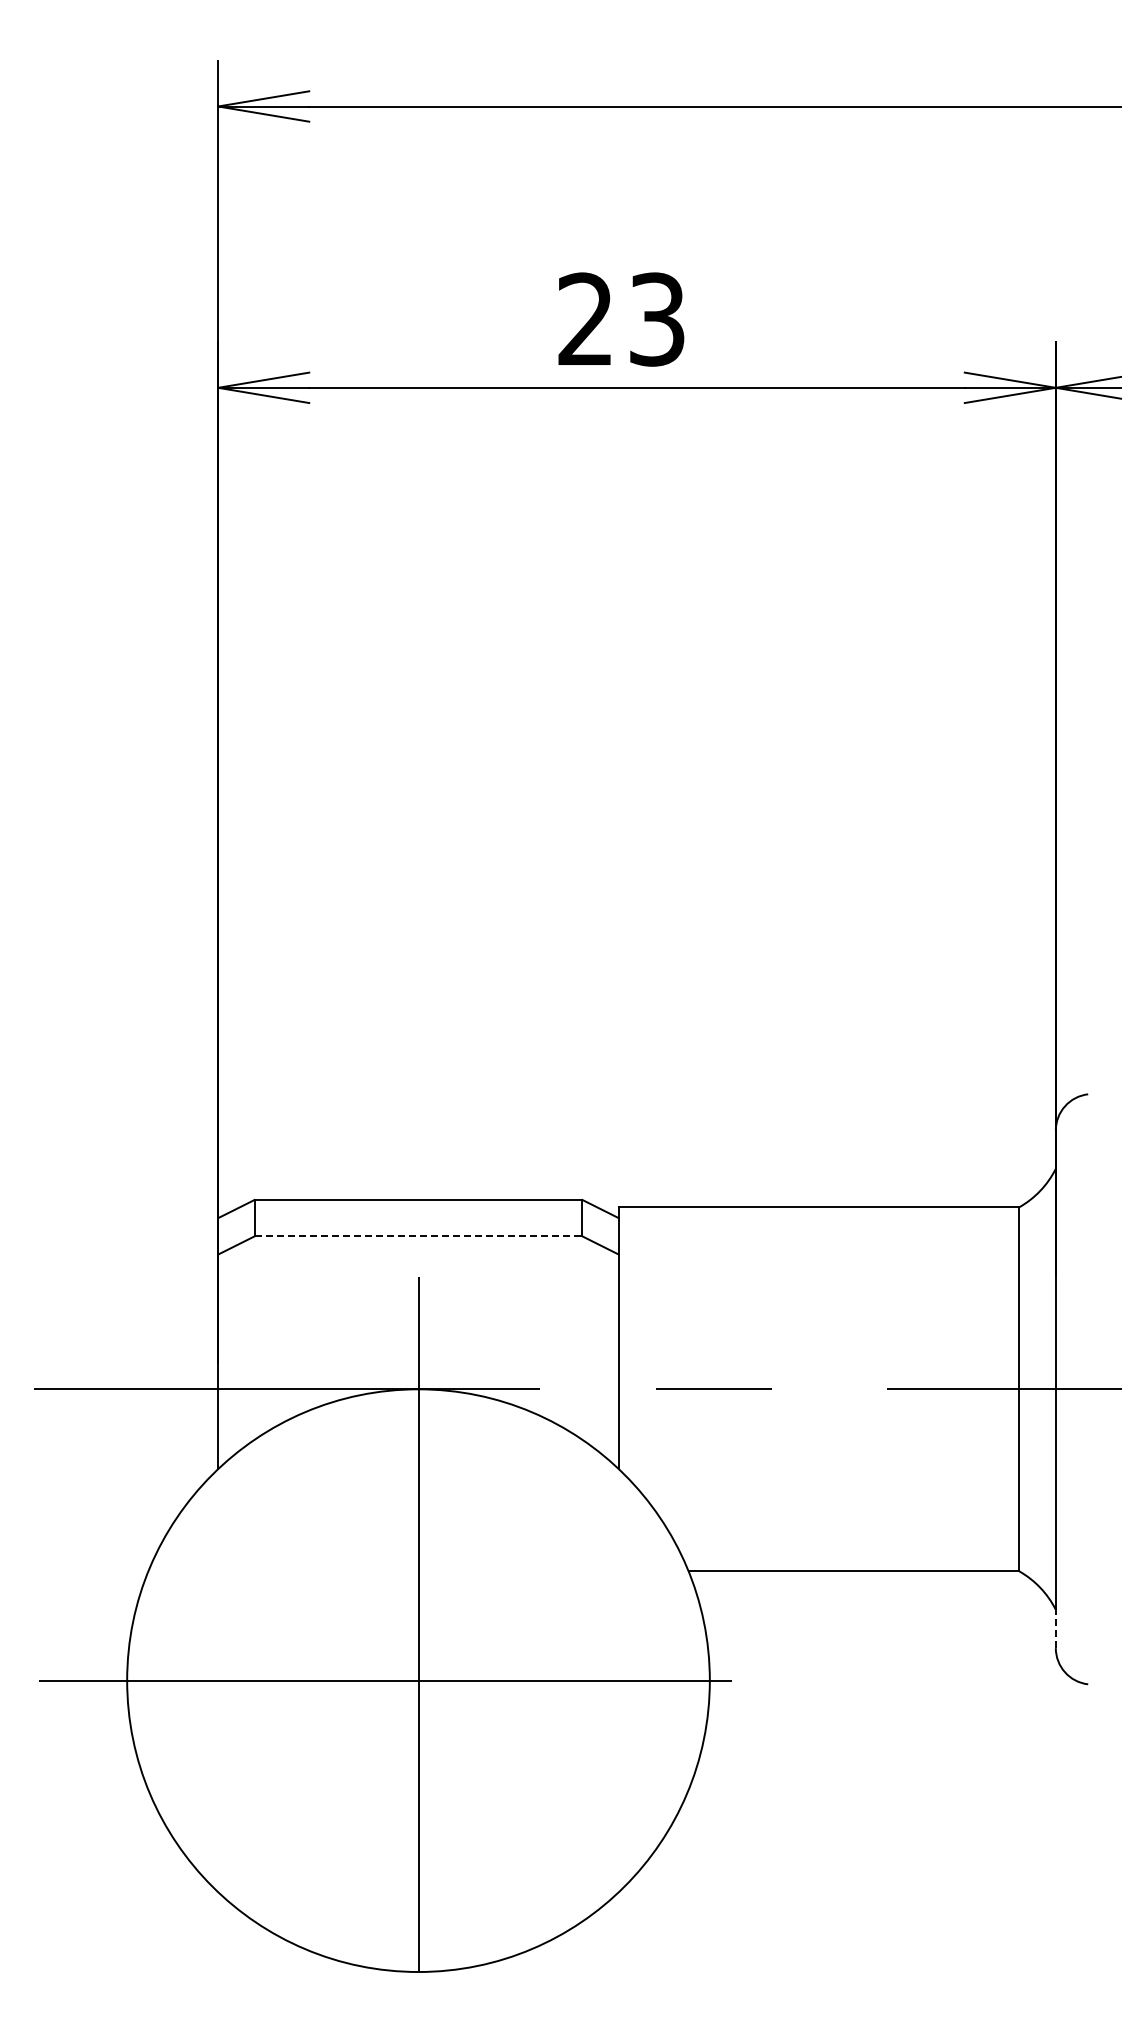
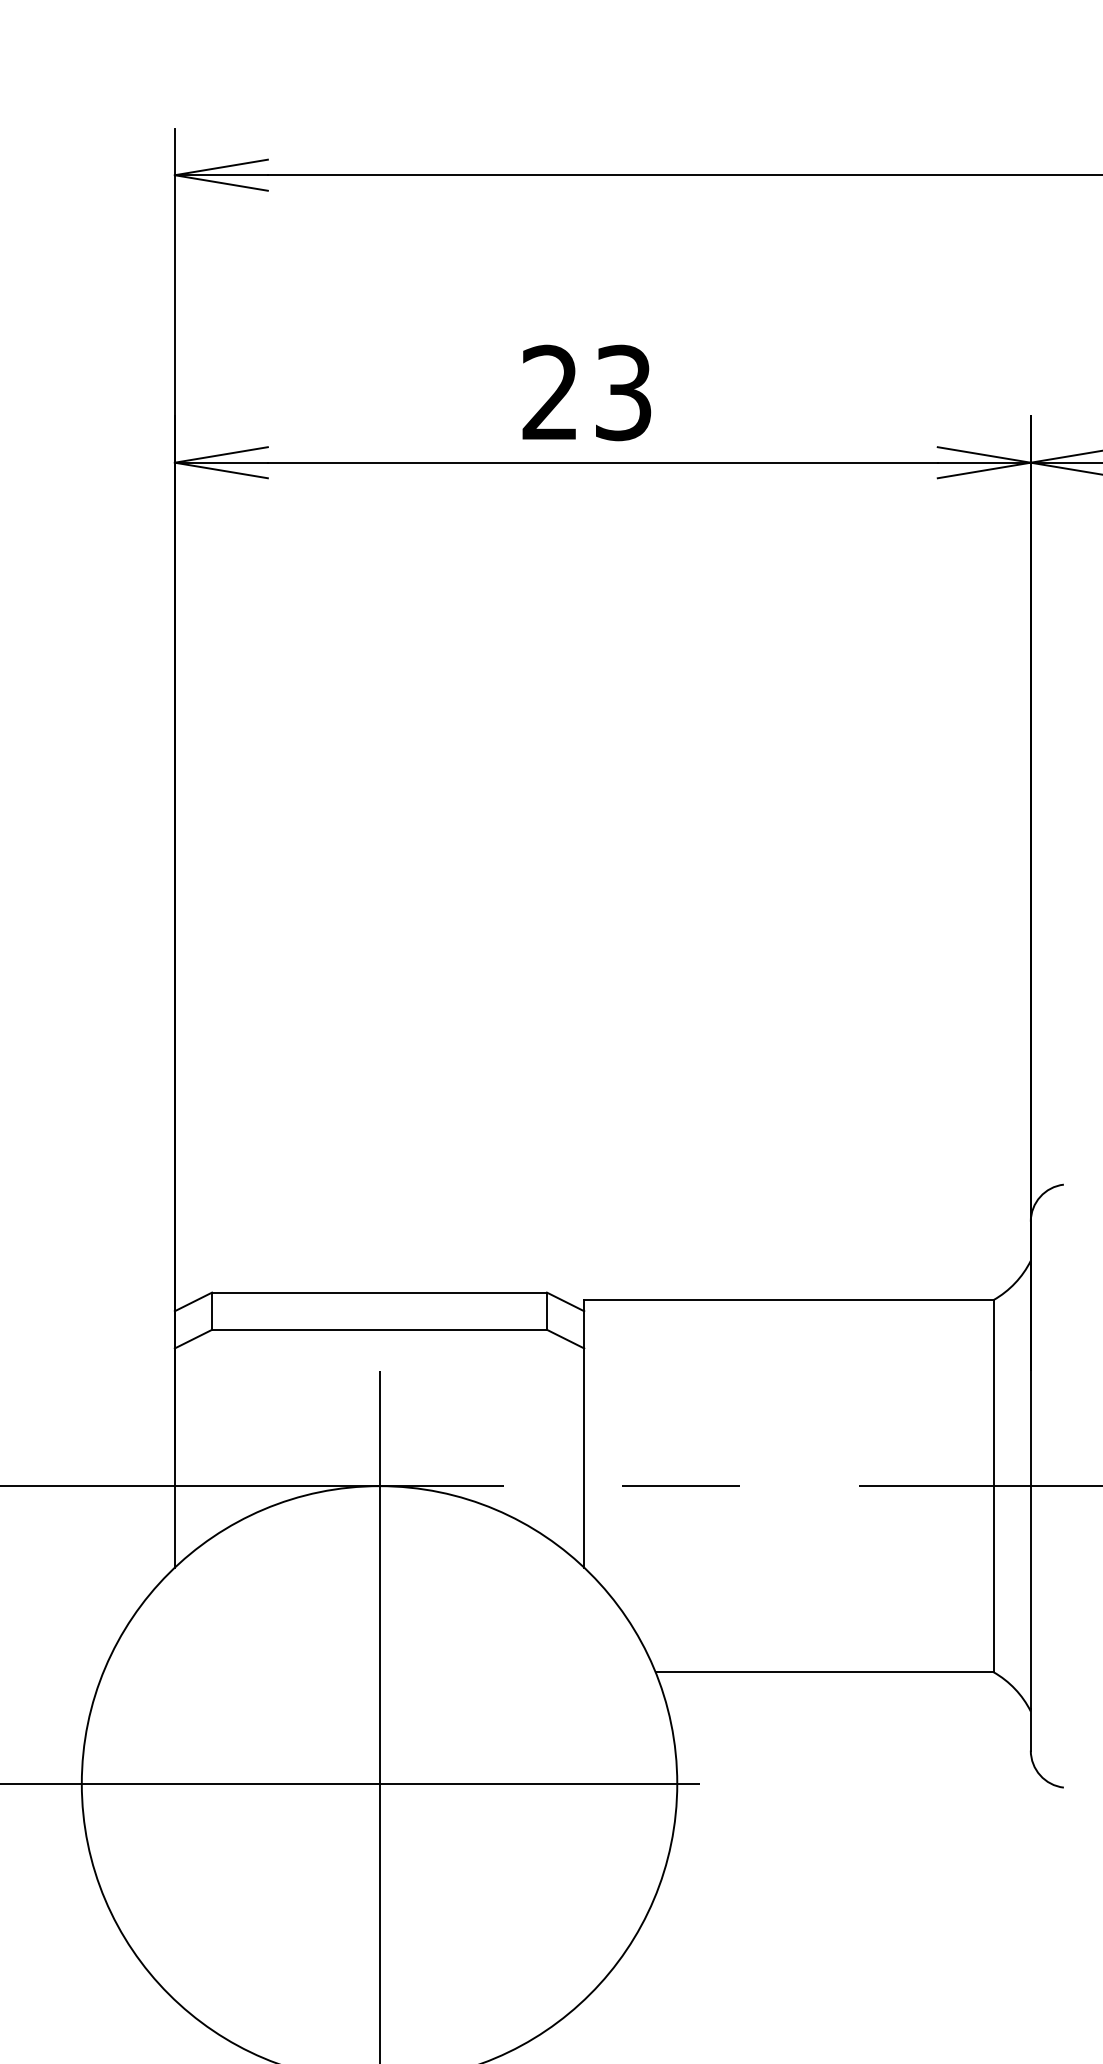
line: (418, 1236) -> (379, 1329), dashed -> solid
line: (1055, 1628) -> (1030, 1730), dashed -> solid

